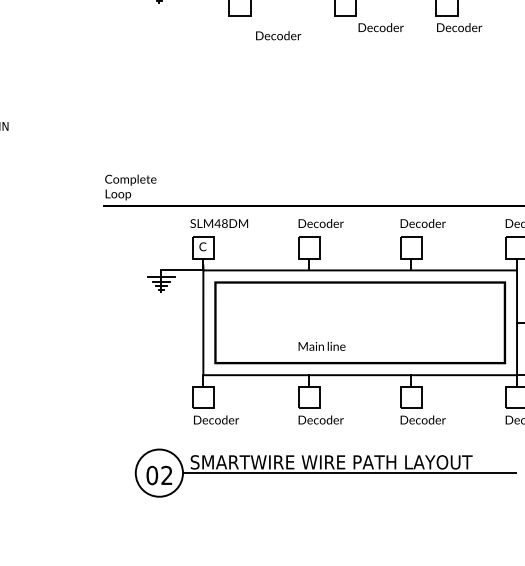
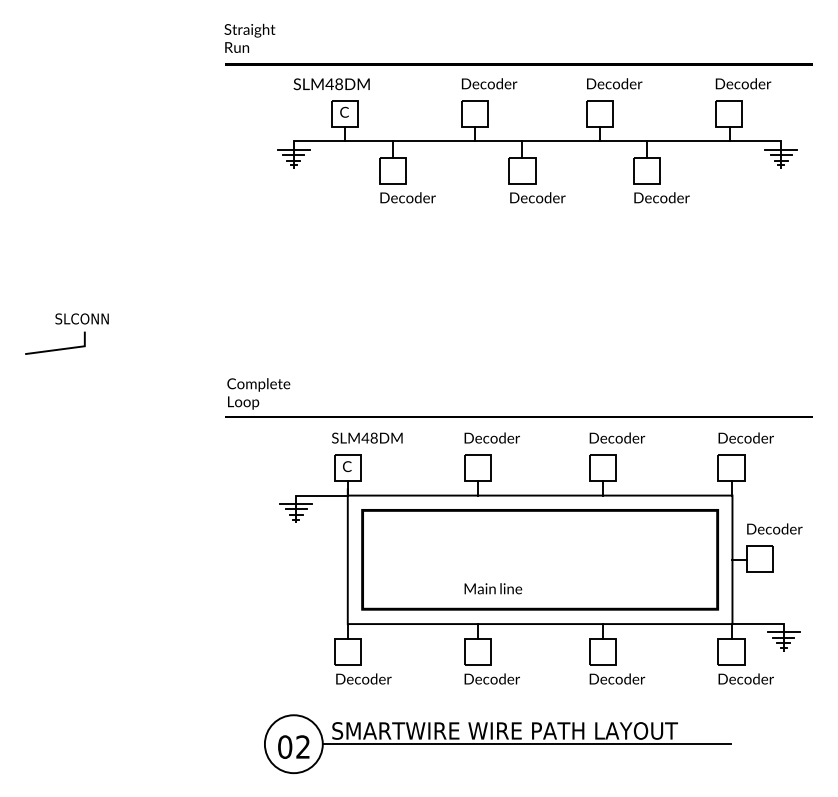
text: (380, 27) -> (537, 197), moved
text: (278, 35) -> (407, 197), moved

